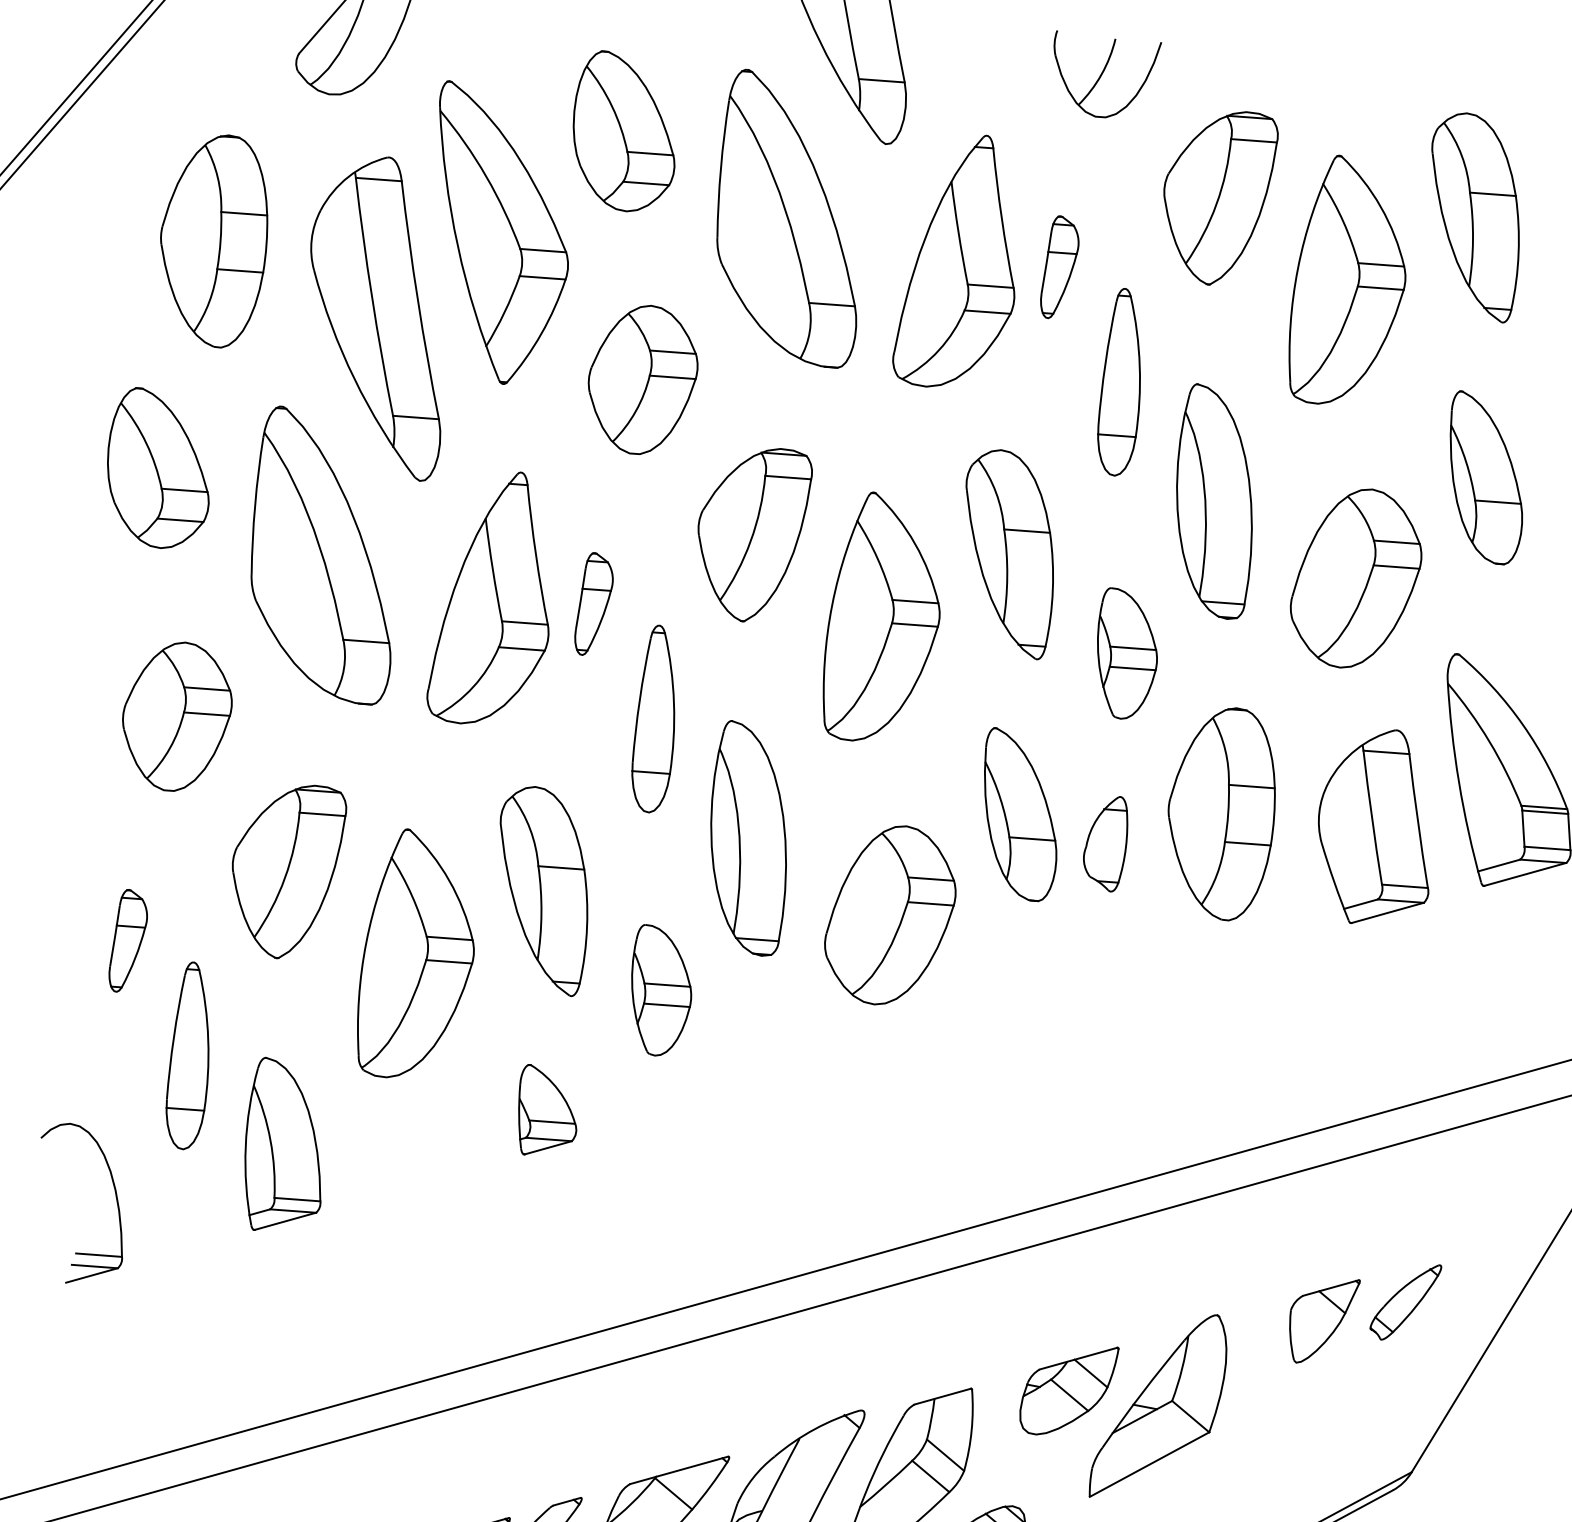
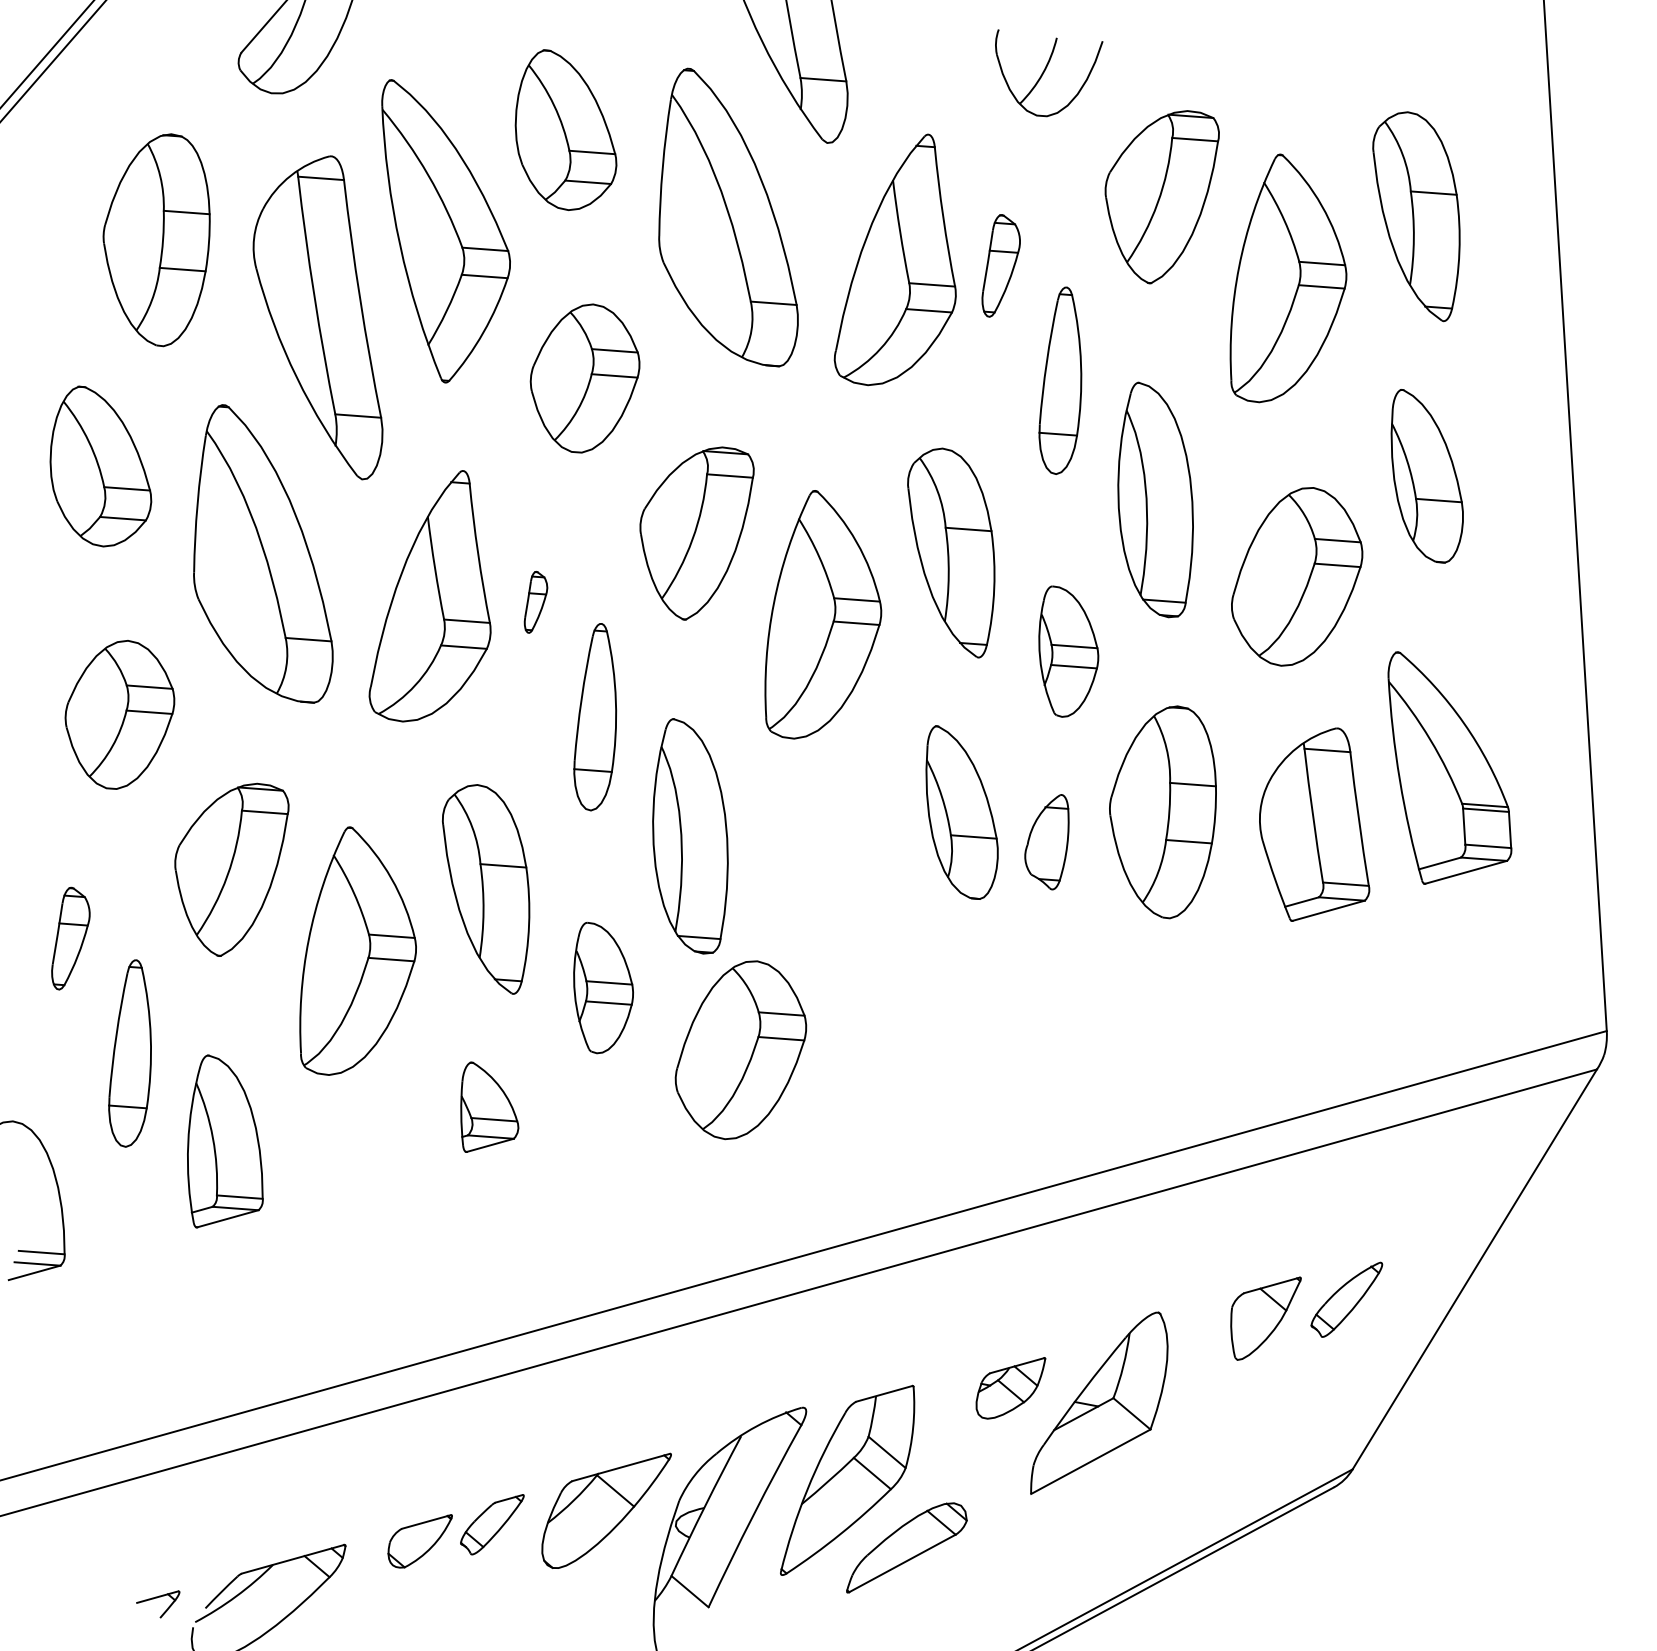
part: (593, 604) -> (535, 602), size x0.6
part: (889, 915) -> (740, 1050), moved
part: (1069, 1391) -> (1010, 1388), size x0.7

